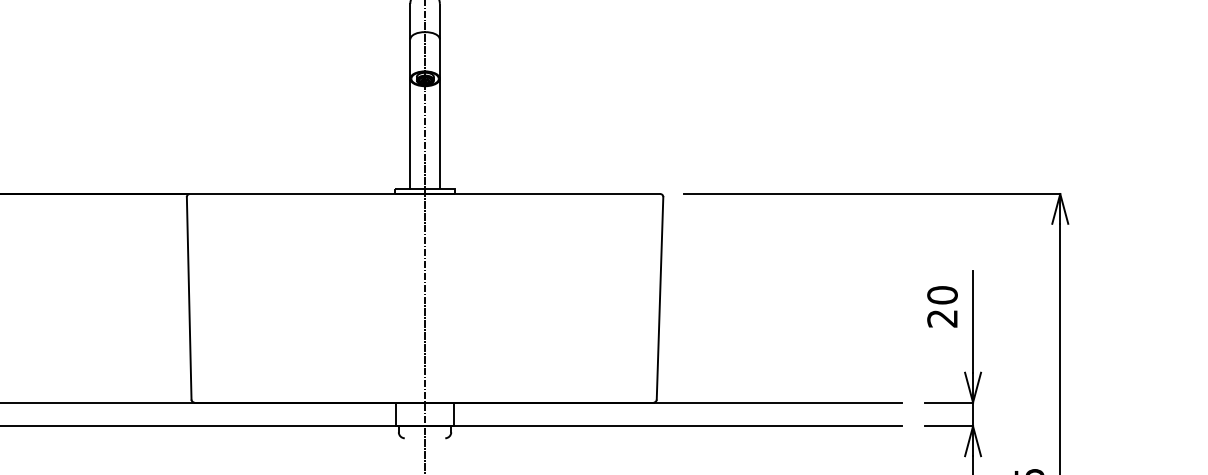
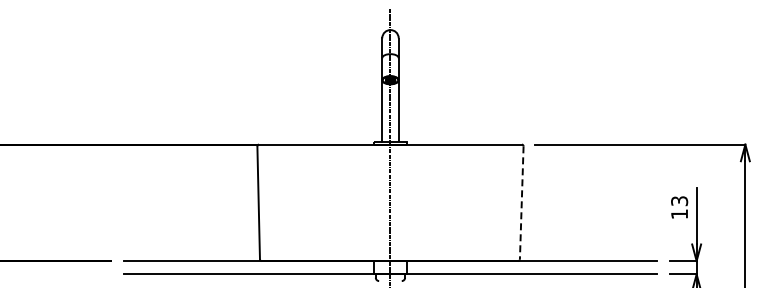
line: (659, 297) -> (521, 202), solid -> dashed
text: (942, 306) -> (679, 207), 20 -> 13

